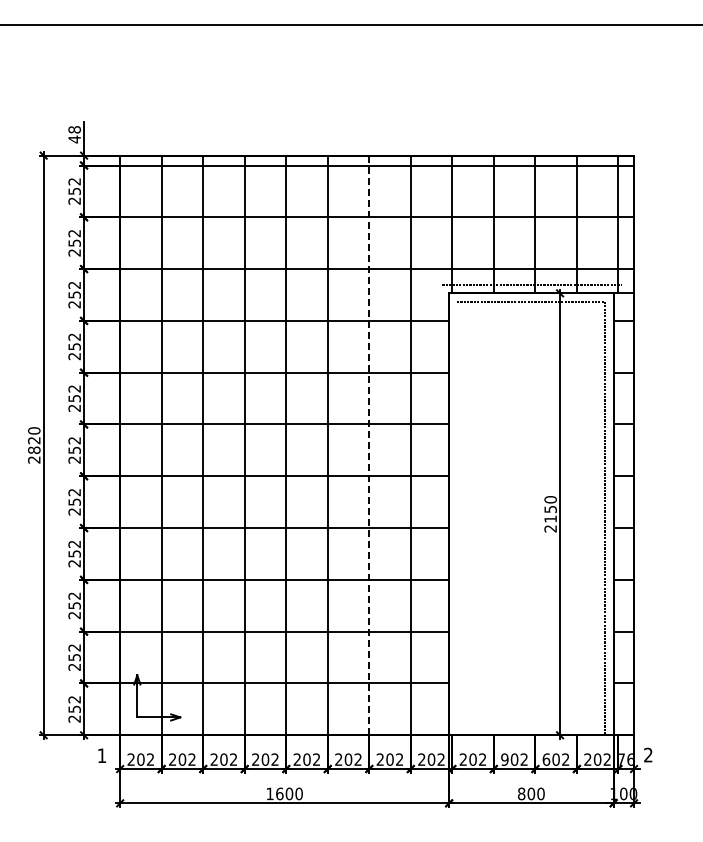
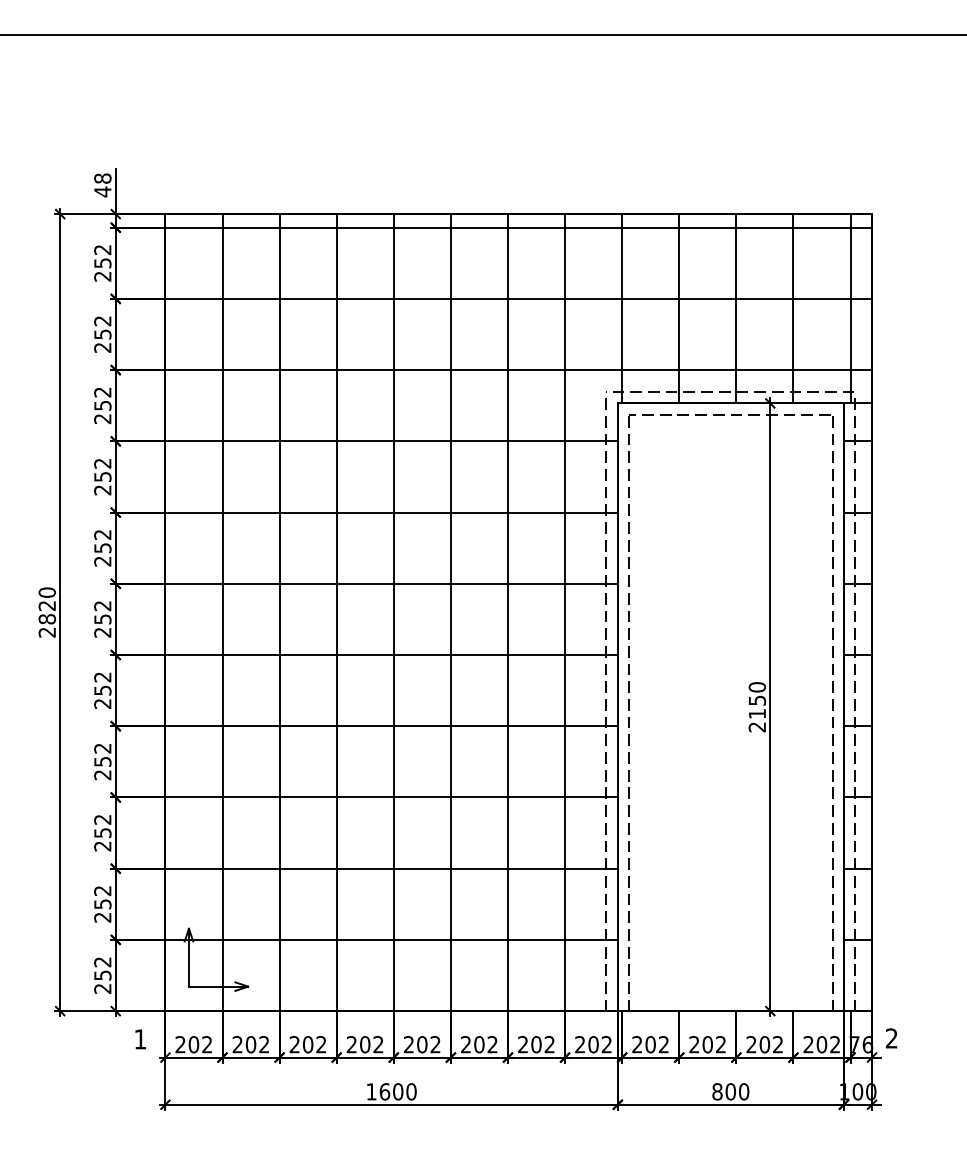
line: (369, 445) -> (508, 612), dashed -> solid
line: (440, 510) -> (605, 702), added
line: (621, 510) -> (854, 702), added
line: (457, 518) -> (629, 713), added
text: (504, 759) -> (693, 1044), 902 -> 202
text: (546, 759) -> (751, 1044), 602 -> 202

